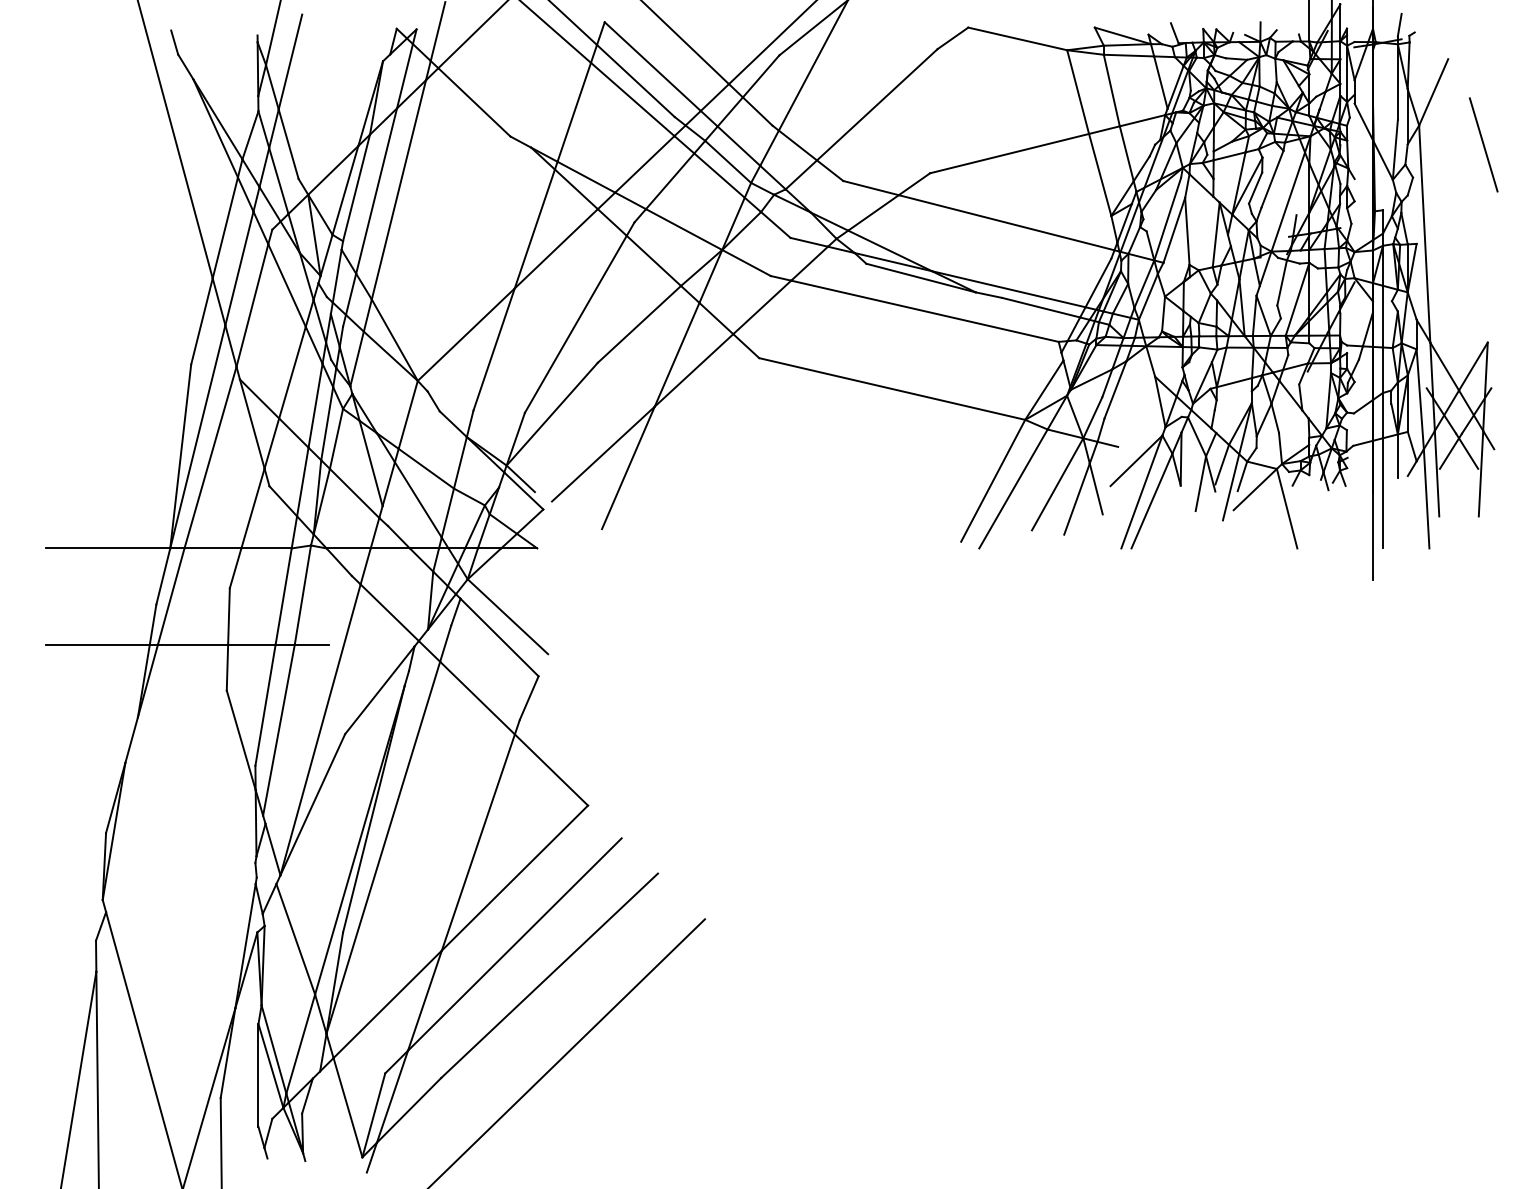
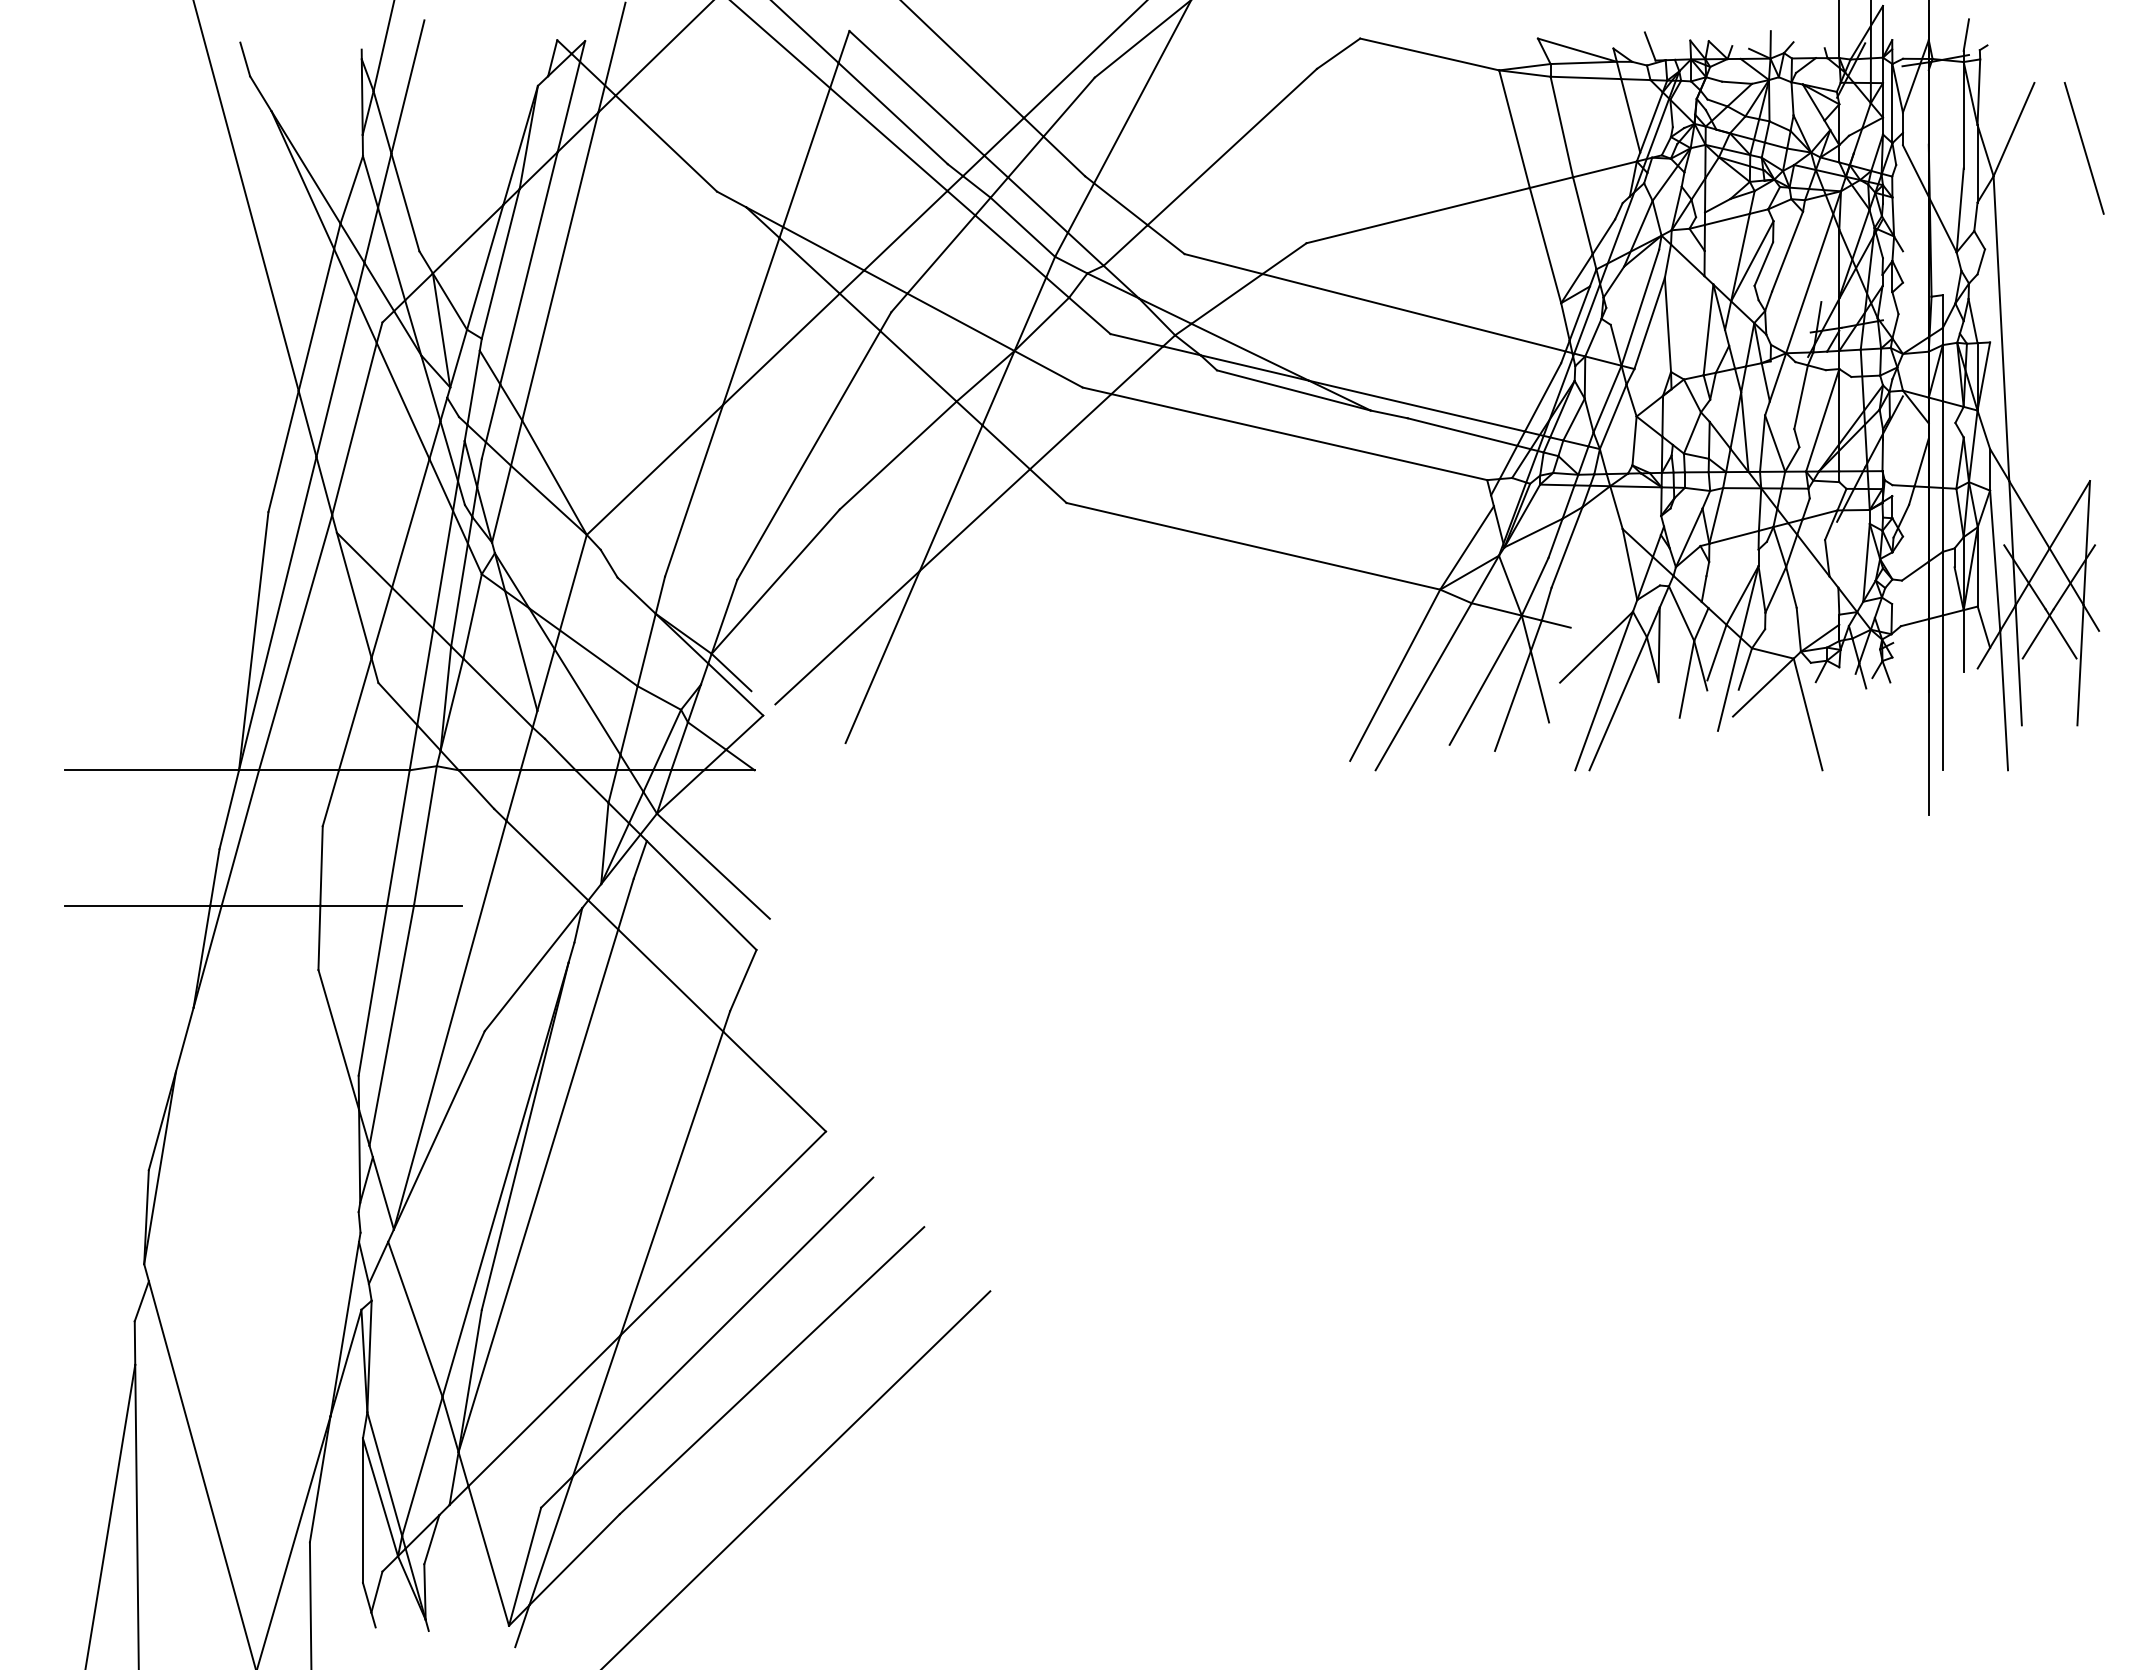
line: (1483, 144) -> (2083, 148), moved

